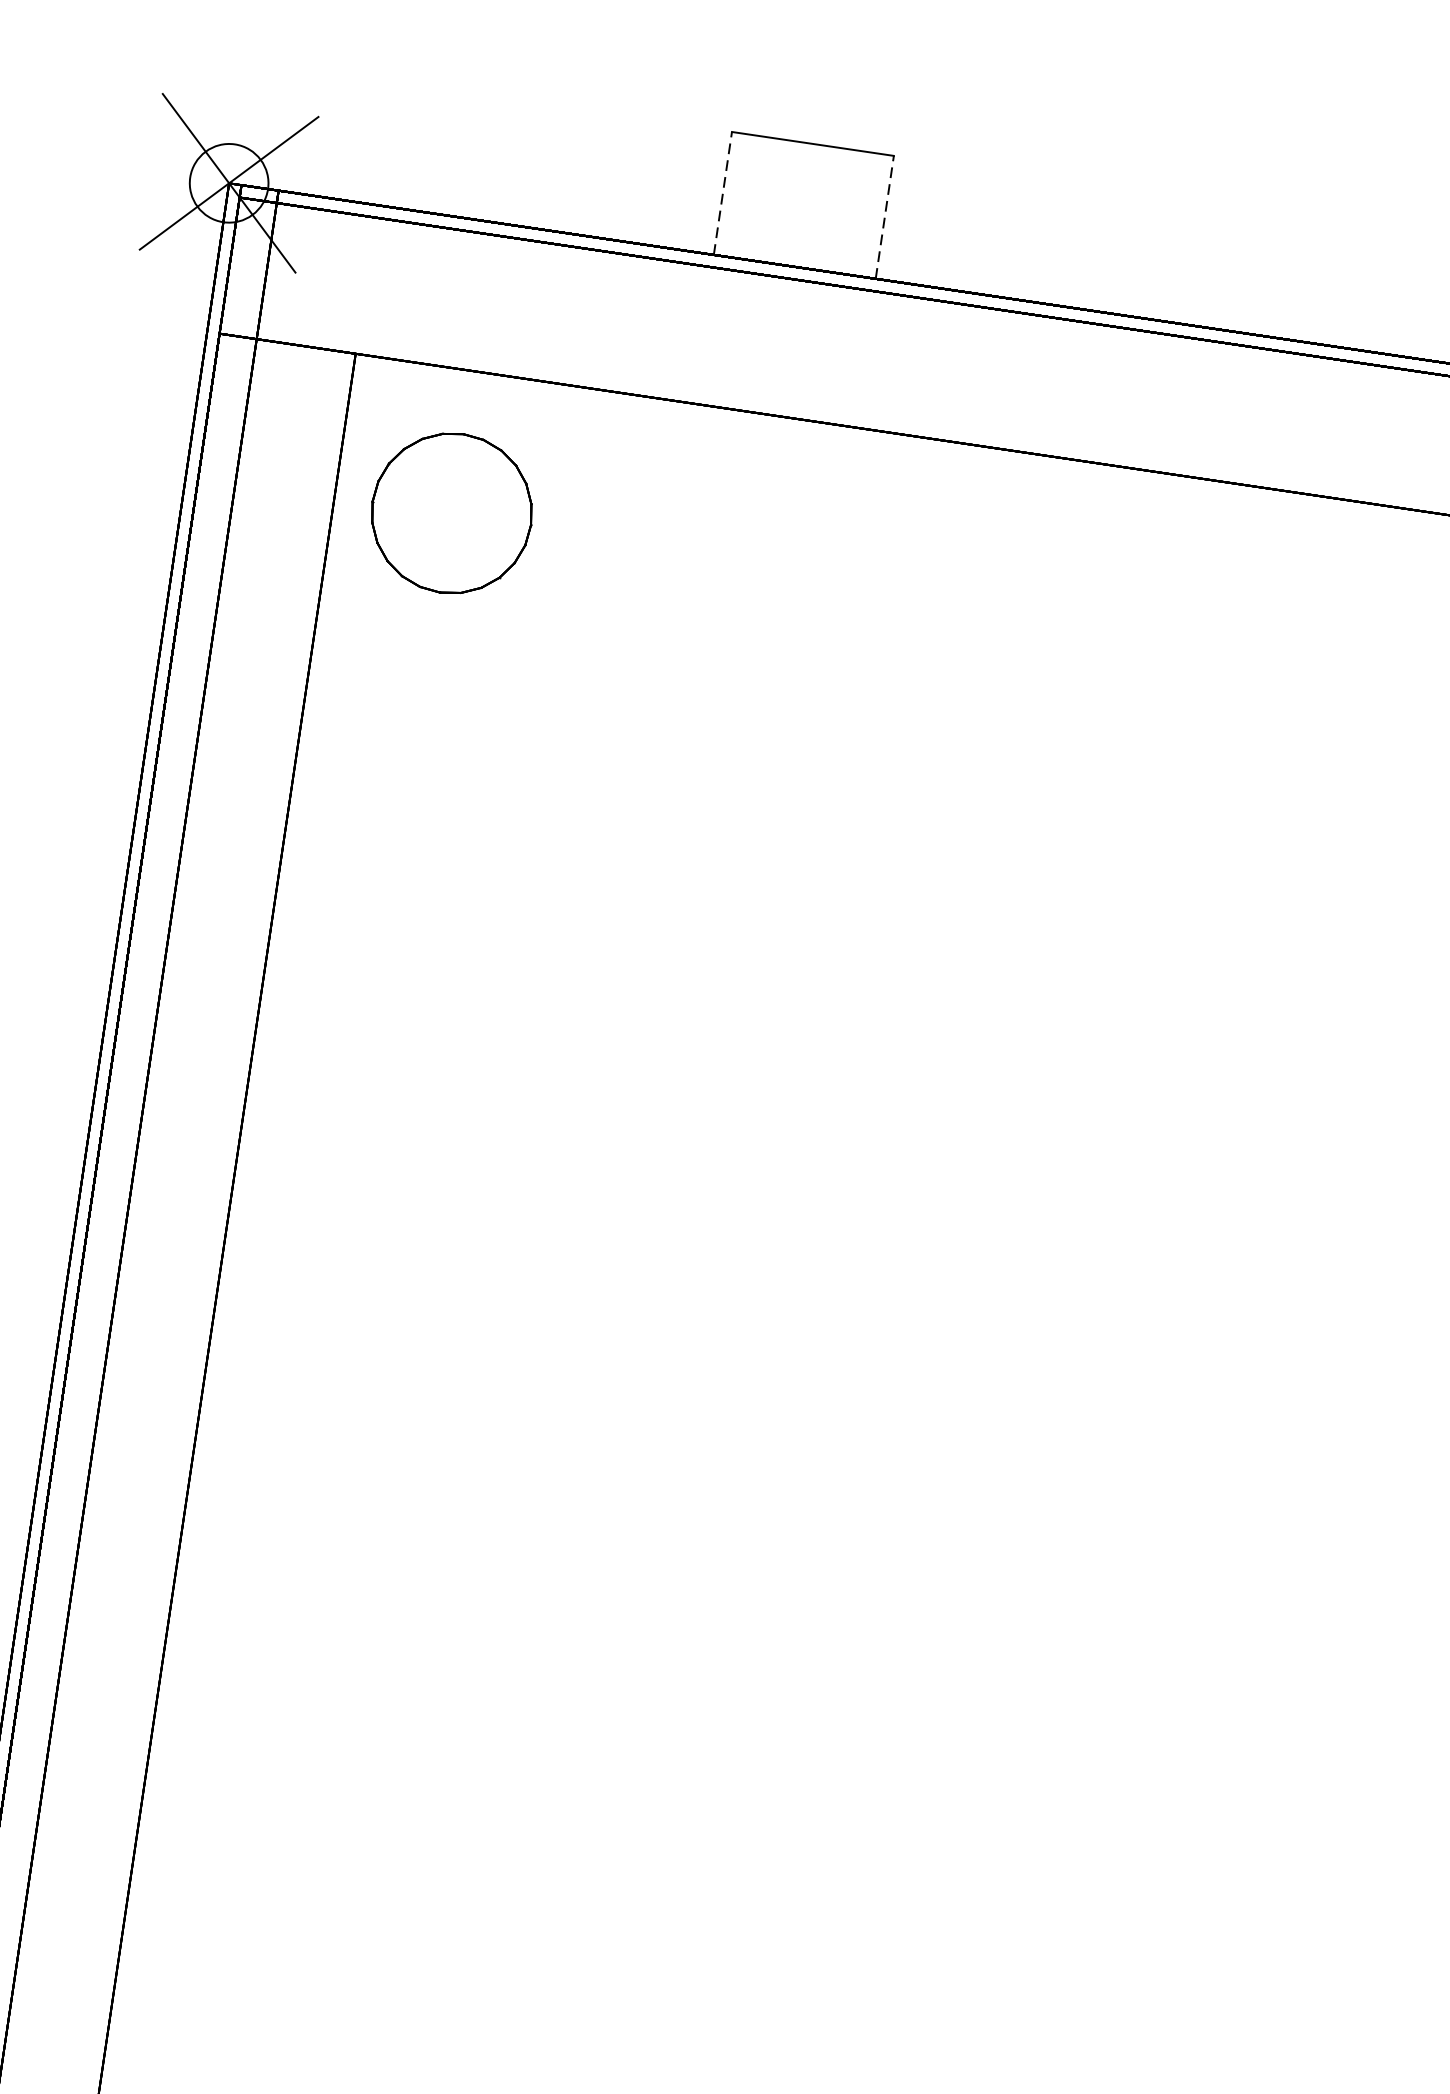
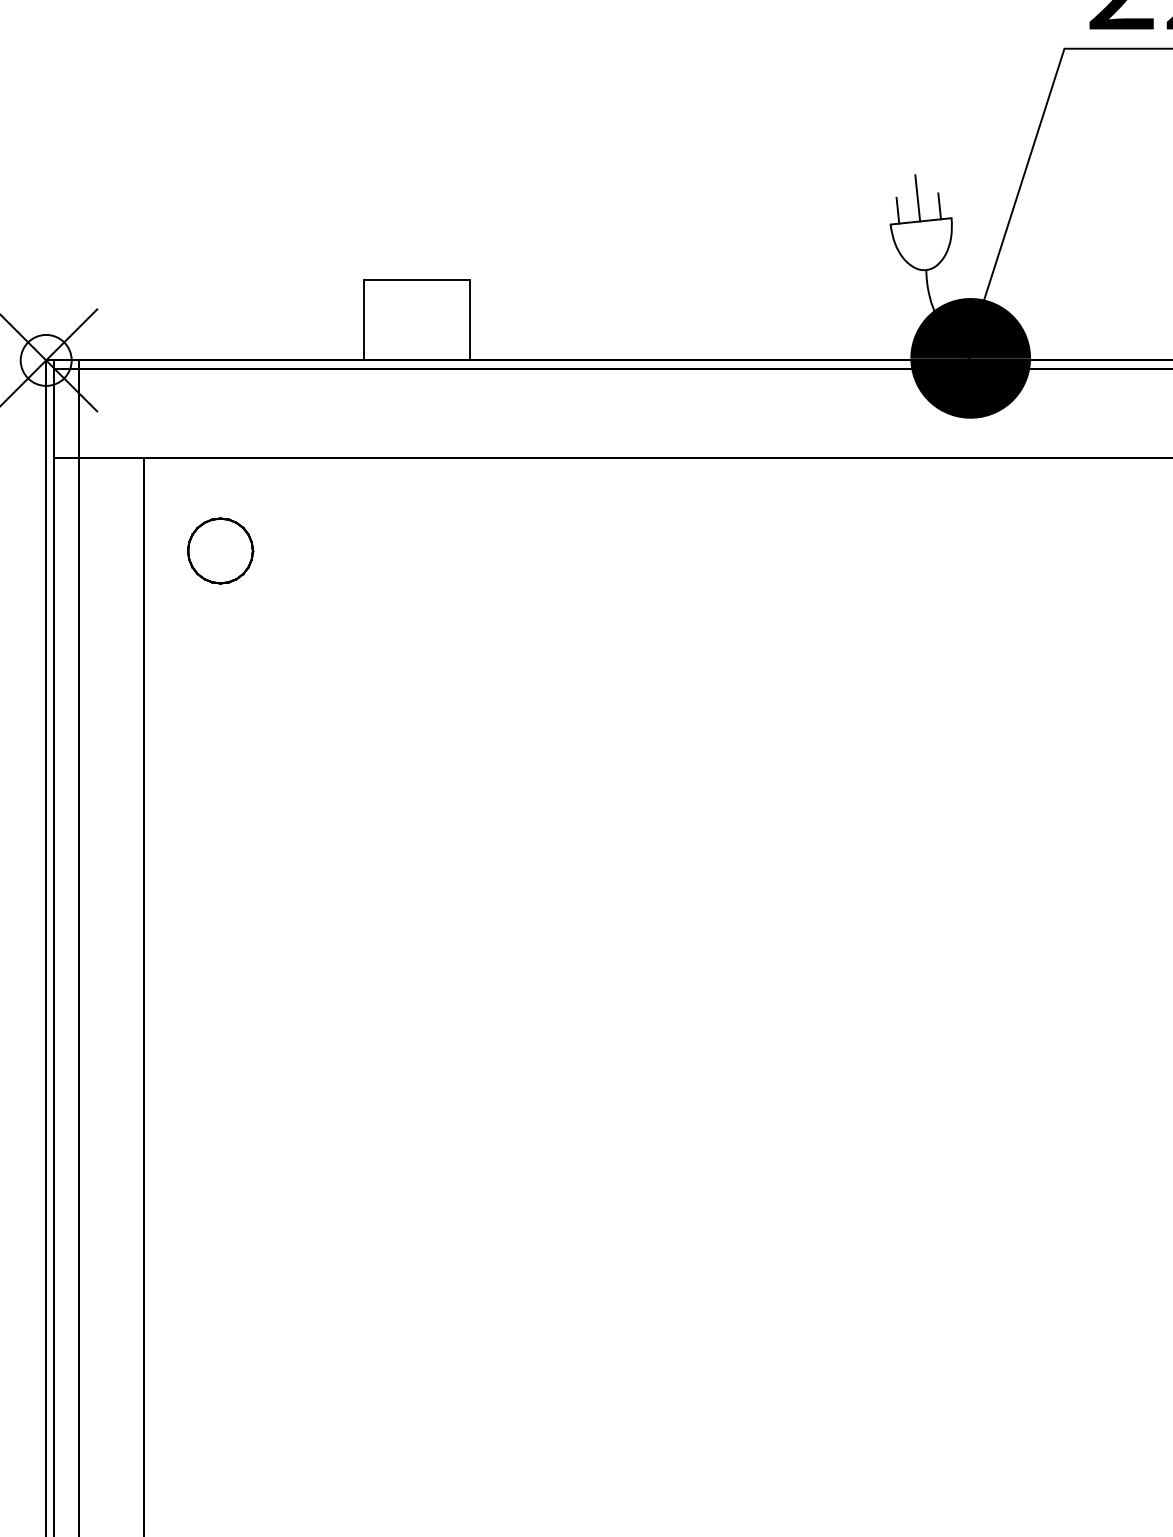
line: (722, 192) -> (363, 319), dashed -> solid
line: (884, 216) -> (469, 319), dashed -> solid
part: (452, 512) -> (220, 550), size x0.62

